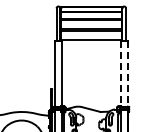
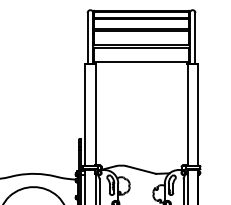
line: (120, 74) -> (186, 115), dashed -> solid
line: (127, 74) -> (197, 115), dashed -> solid

